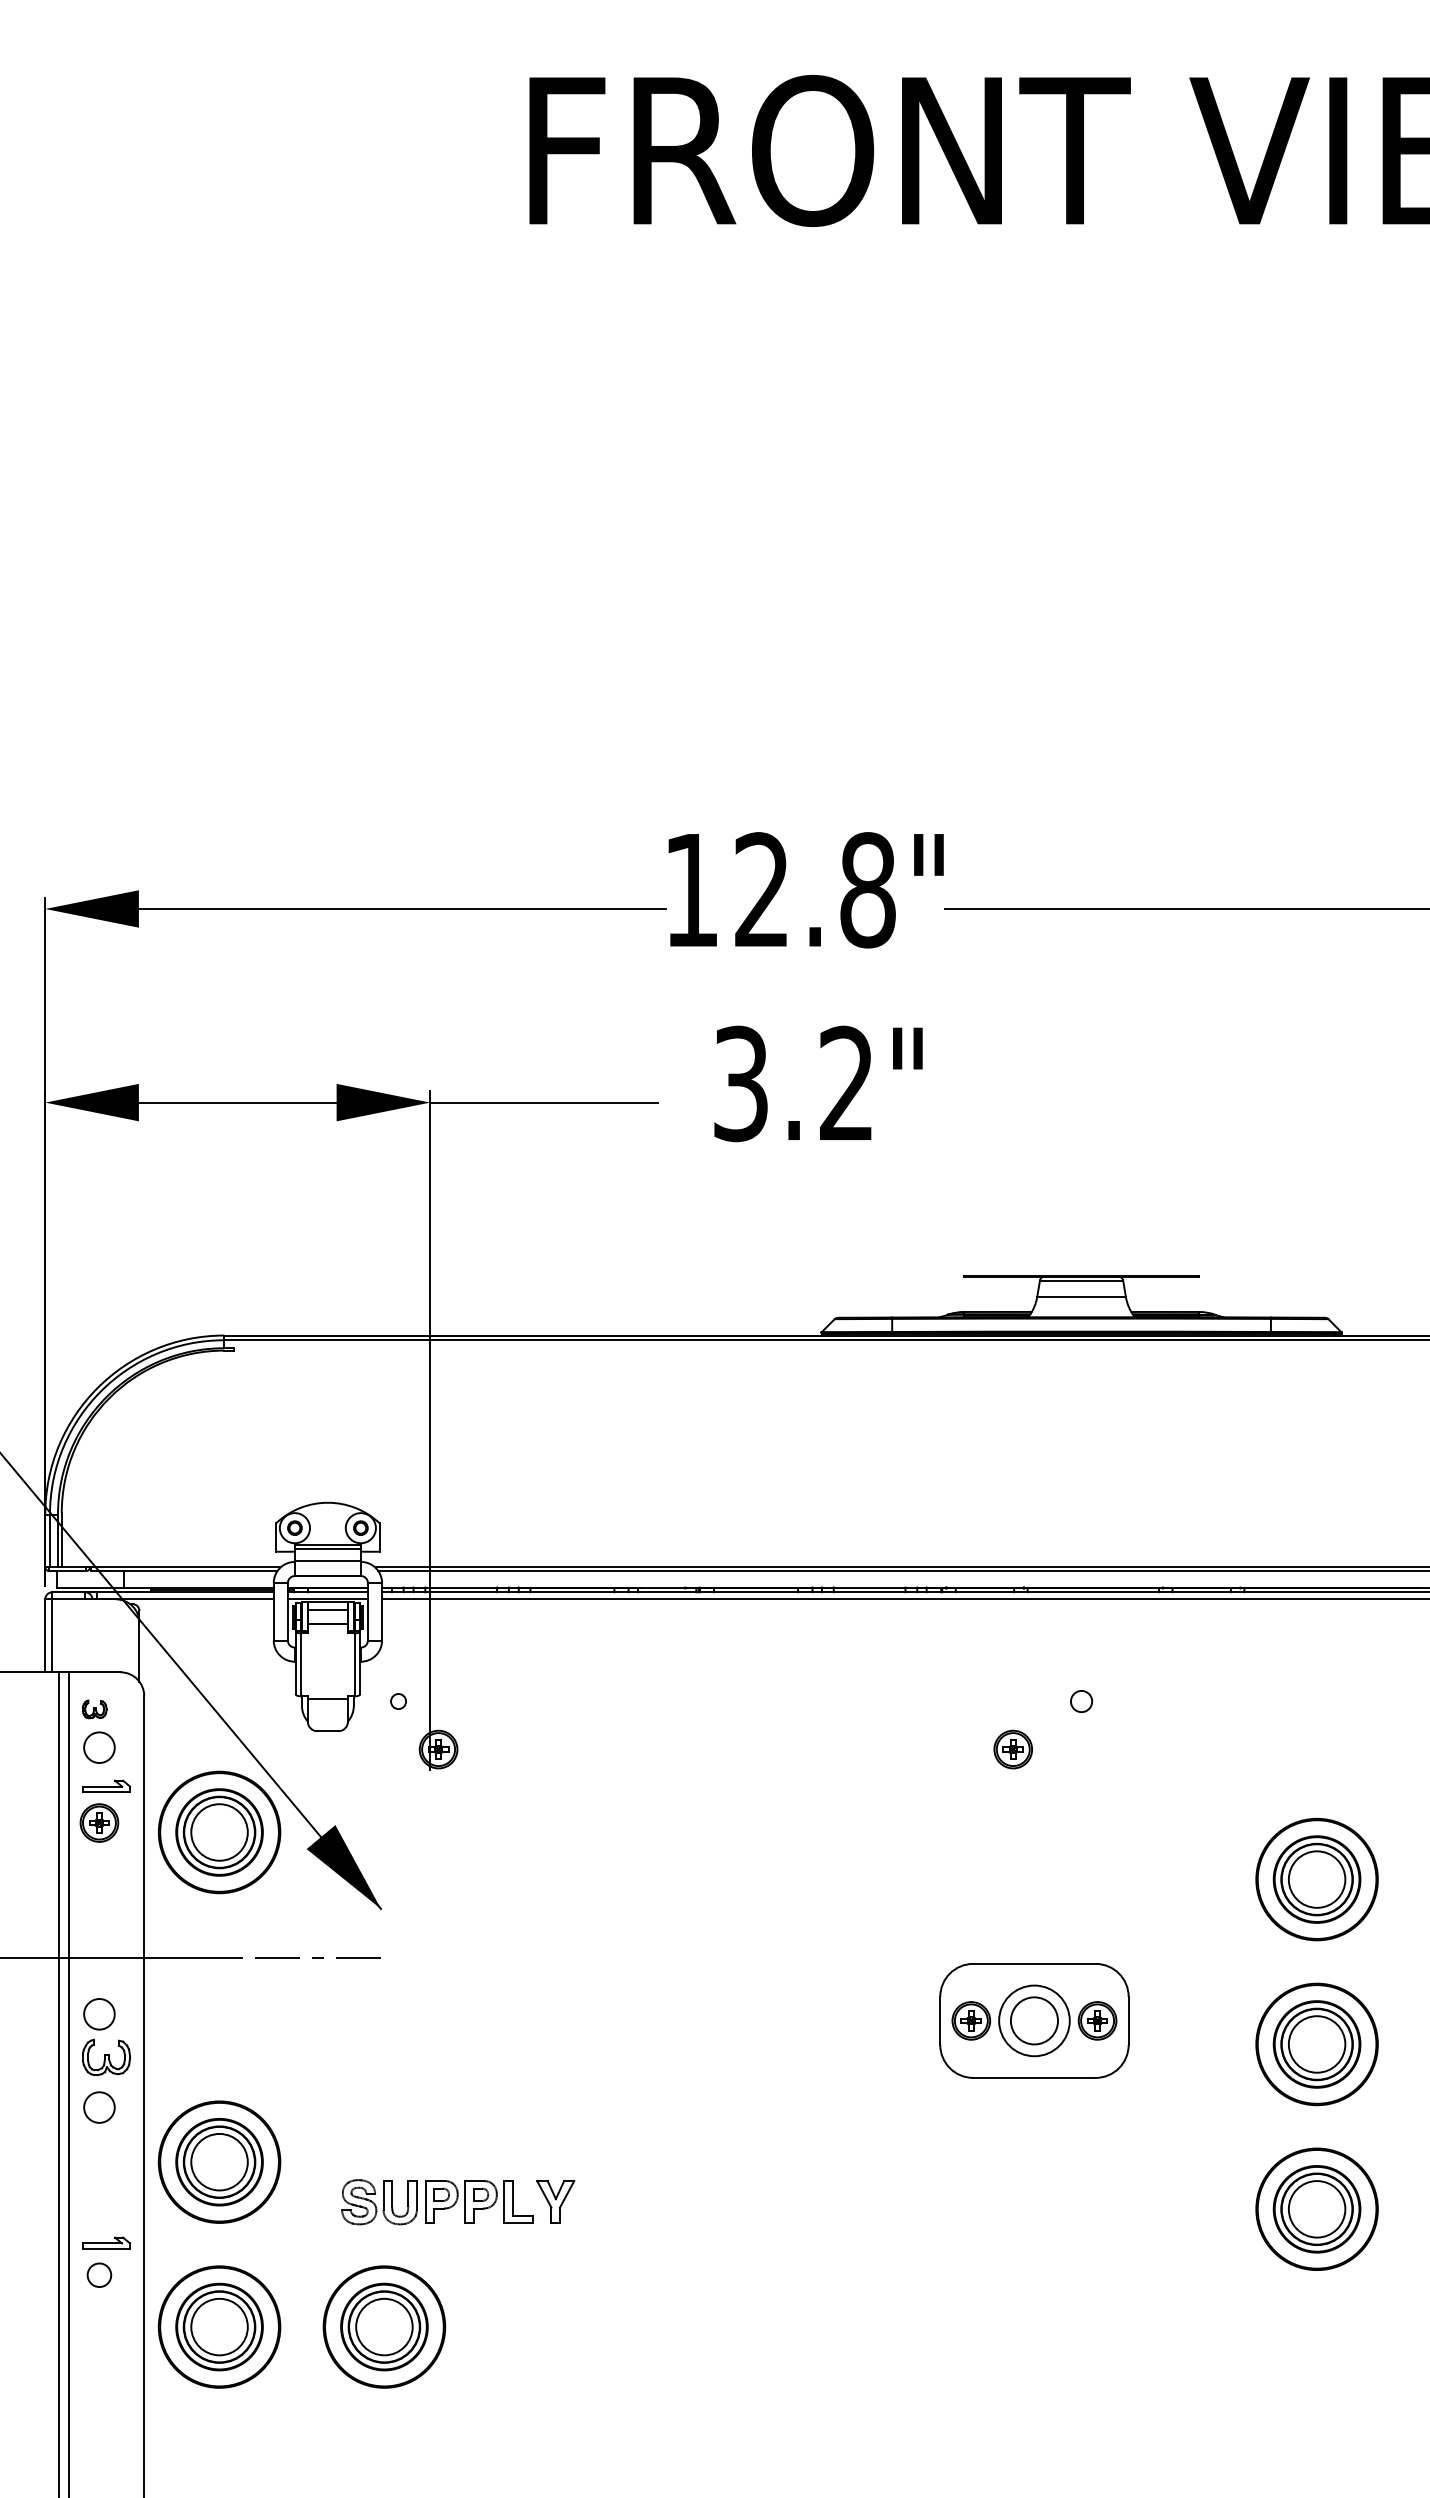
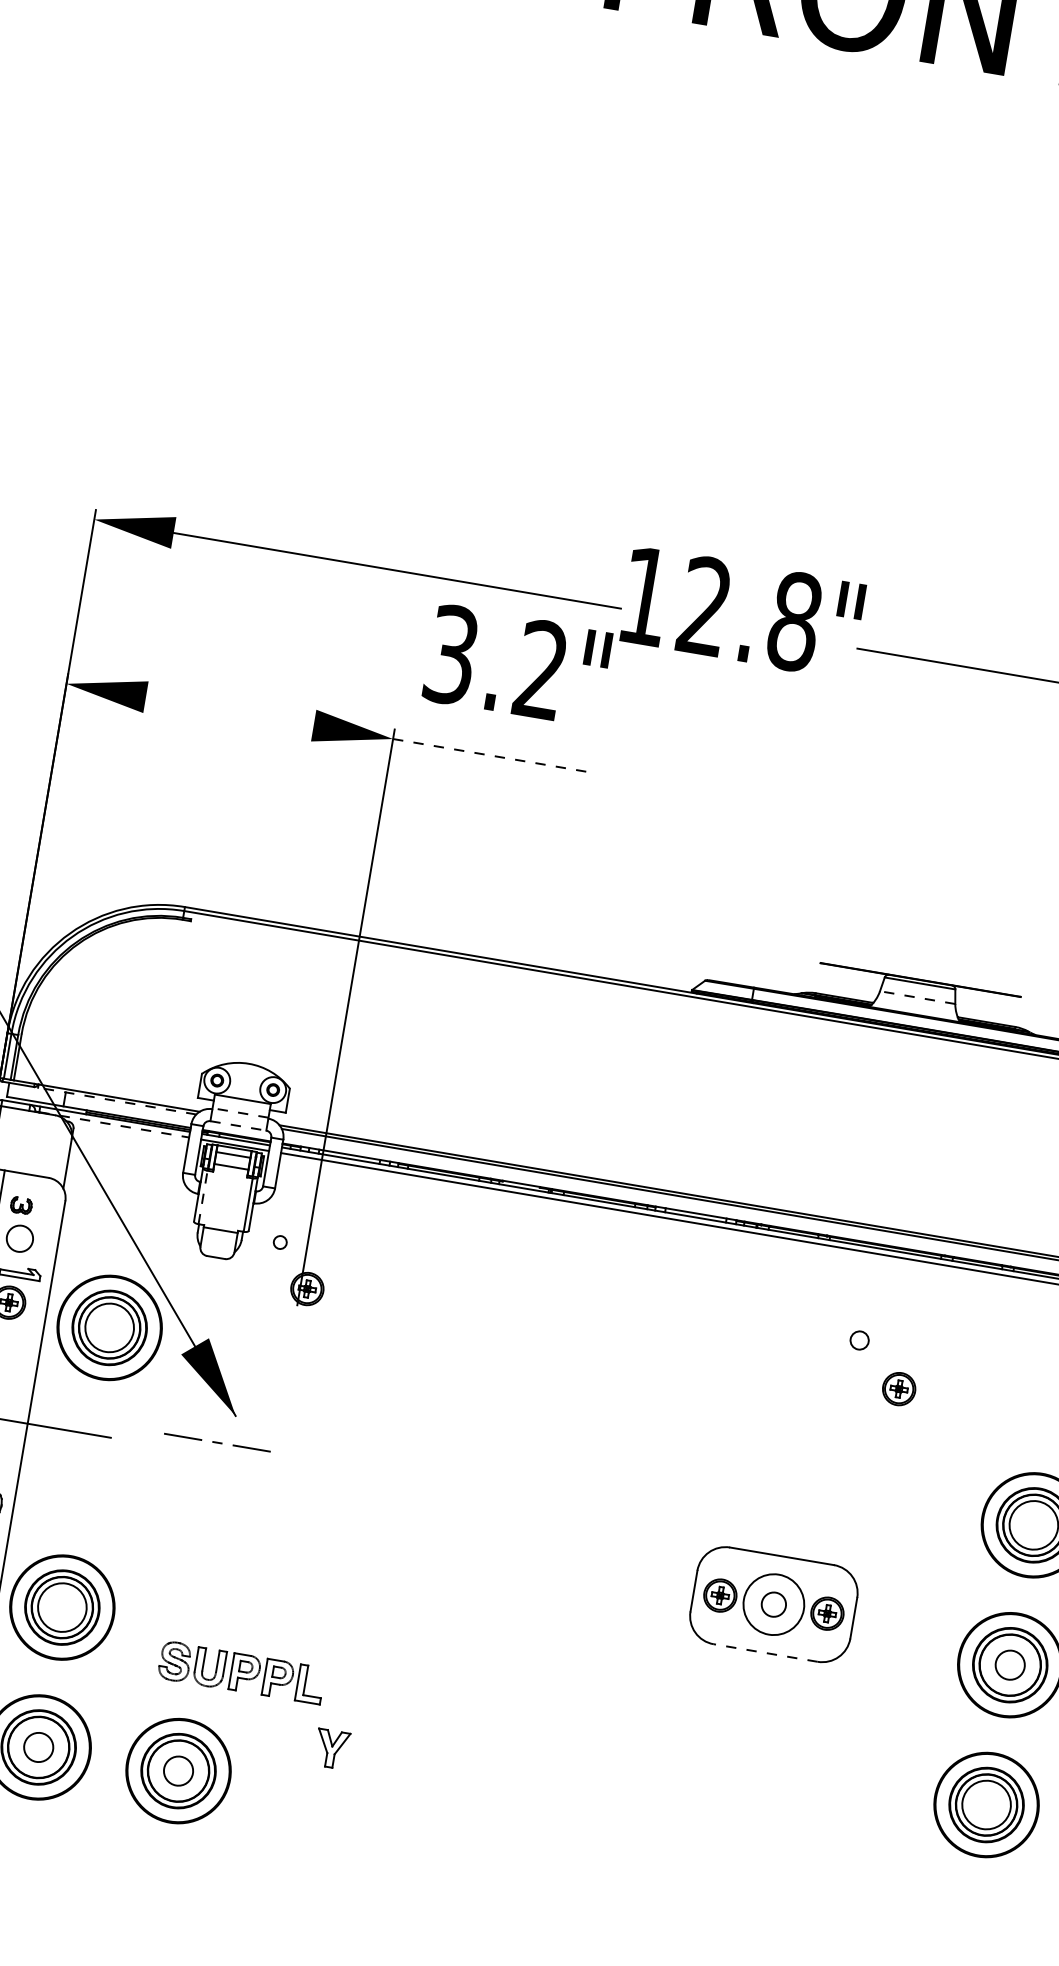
text: (818, 1083) -> (517, 665), moved
line: (237, 1102) -> (229, 711), removed
line: (544, 1102) -> (490, 755), solid -> dashed
line: (1081, 1297) -> (917, 997), solid -> dashed
line: (327, 1548) -> (241, 1102), removed
line: (327, 1560) -> (240, 1112), solid -> dashed
line: (183, 1571) -> (116, 1101), solid -> dashed
line: (327, 1576) -> (237, 1126), solid -> dashed
line: (185, 1598) -> (114, 1124), solid -> dashed
line: (301, 1664) -> (203, 1197), solid -> dashed
part: (1012, 1749) -> (898, 1388), moved
line: (317, 1957) -> (216, 1442), moved
circle: (1034, 2020) -> (773, 1604), size x0.6
circle: (1316, 2044) -> (1009, 1665), size x0.6
line: (1033, 2077) -> (764, 1652), solid -> dashed
part: (555, 2201) -> (331, 1748), moved
circle: (219, 2326) -> (38, 1746), size x0.6
circle: (384, 2326) -> (178, 1770), size x0.6

